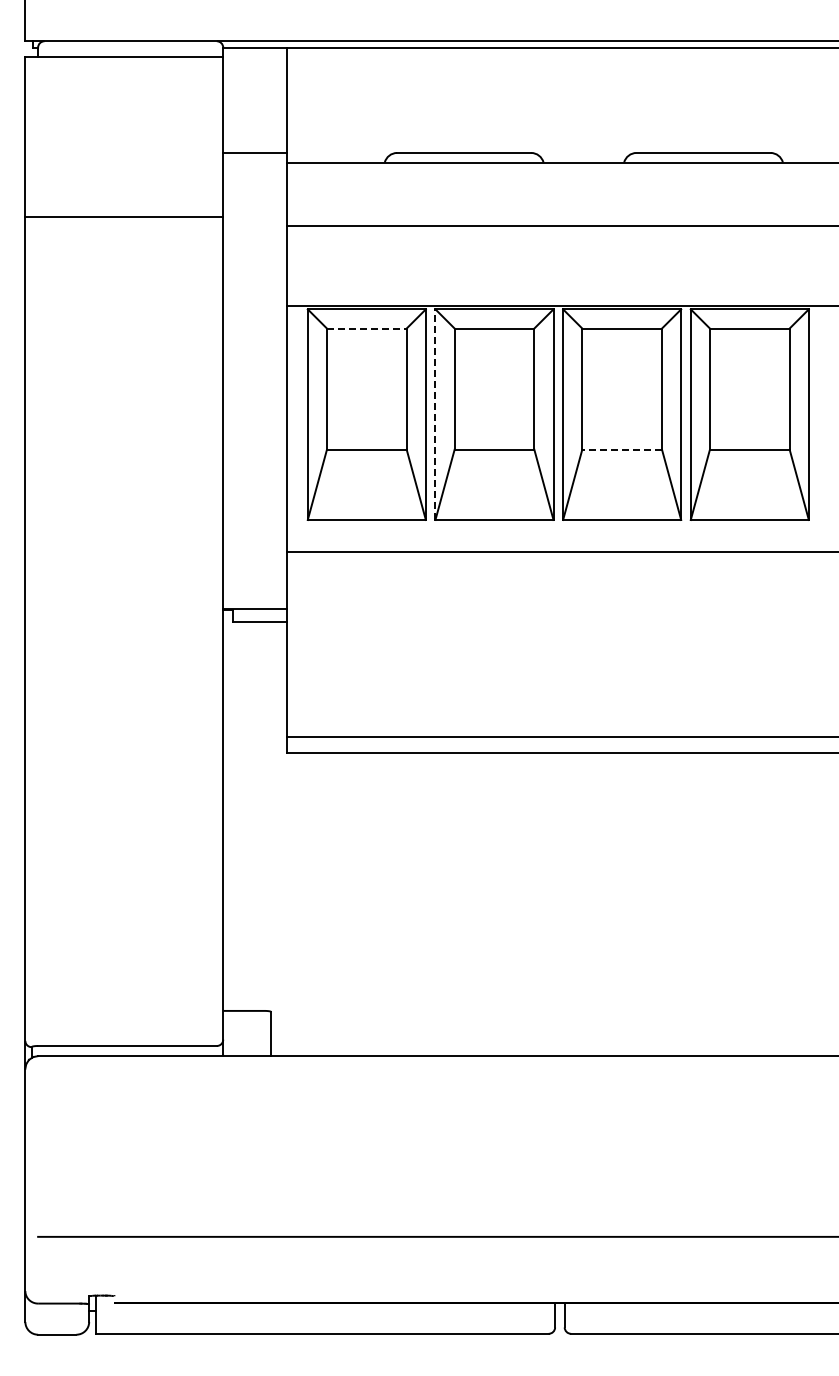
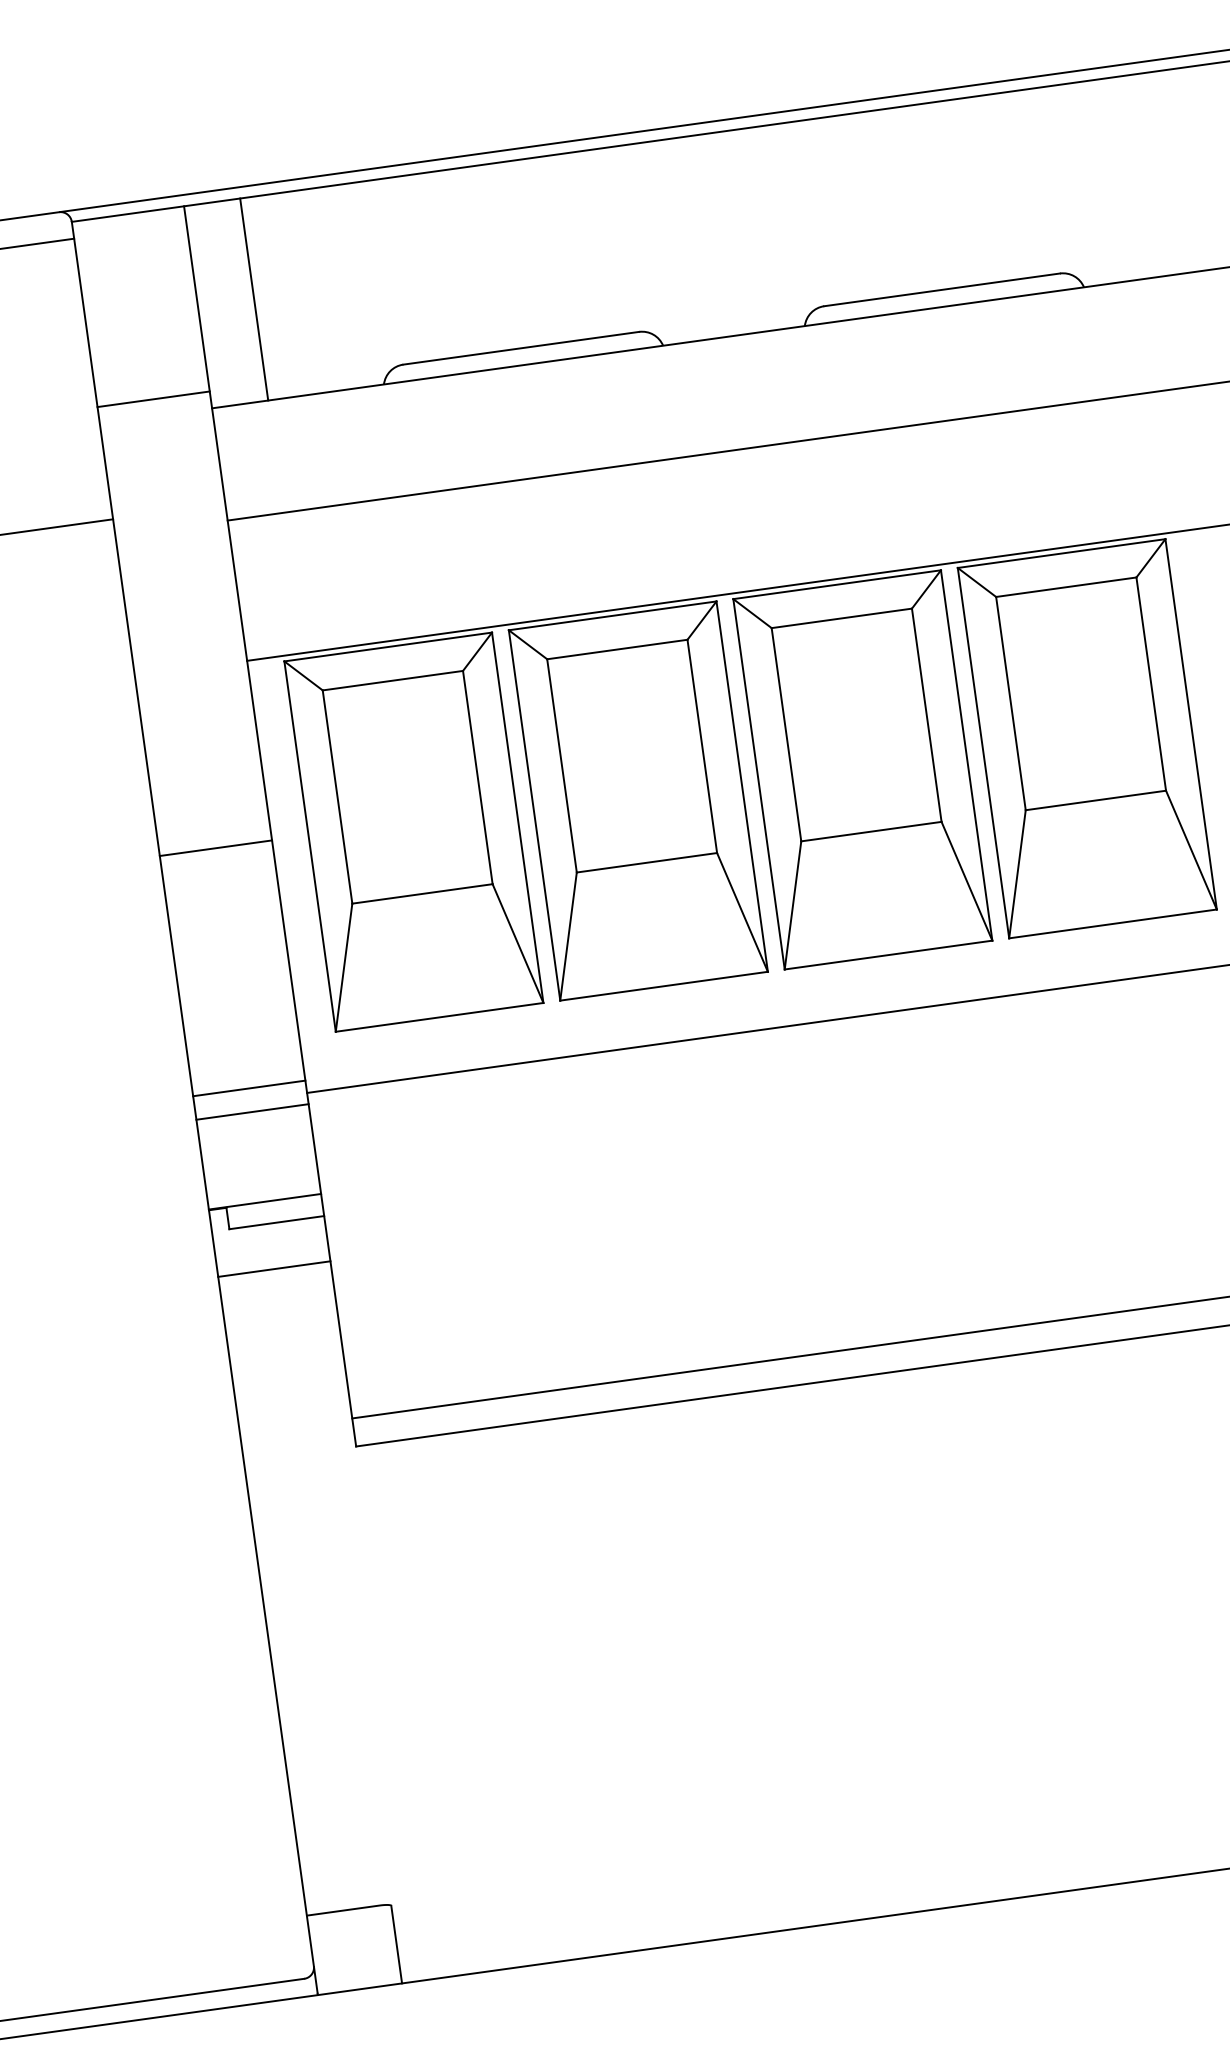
line: (318, 104) -> (253, 298), added
line: (366, 328) -> (392, 680), dashed -> solid
line: (255, 408) -> (216, 848), added
line: (435, 414) -> (534, 815), dashed -> solid
line: (622, 449) -> (871, 831), dashed -> solid
line: (255, 544) -> (249, 1087), added
line: (255, 558) -> (253, 1112), added
line: (255, 647) -> (274, 1268), added

